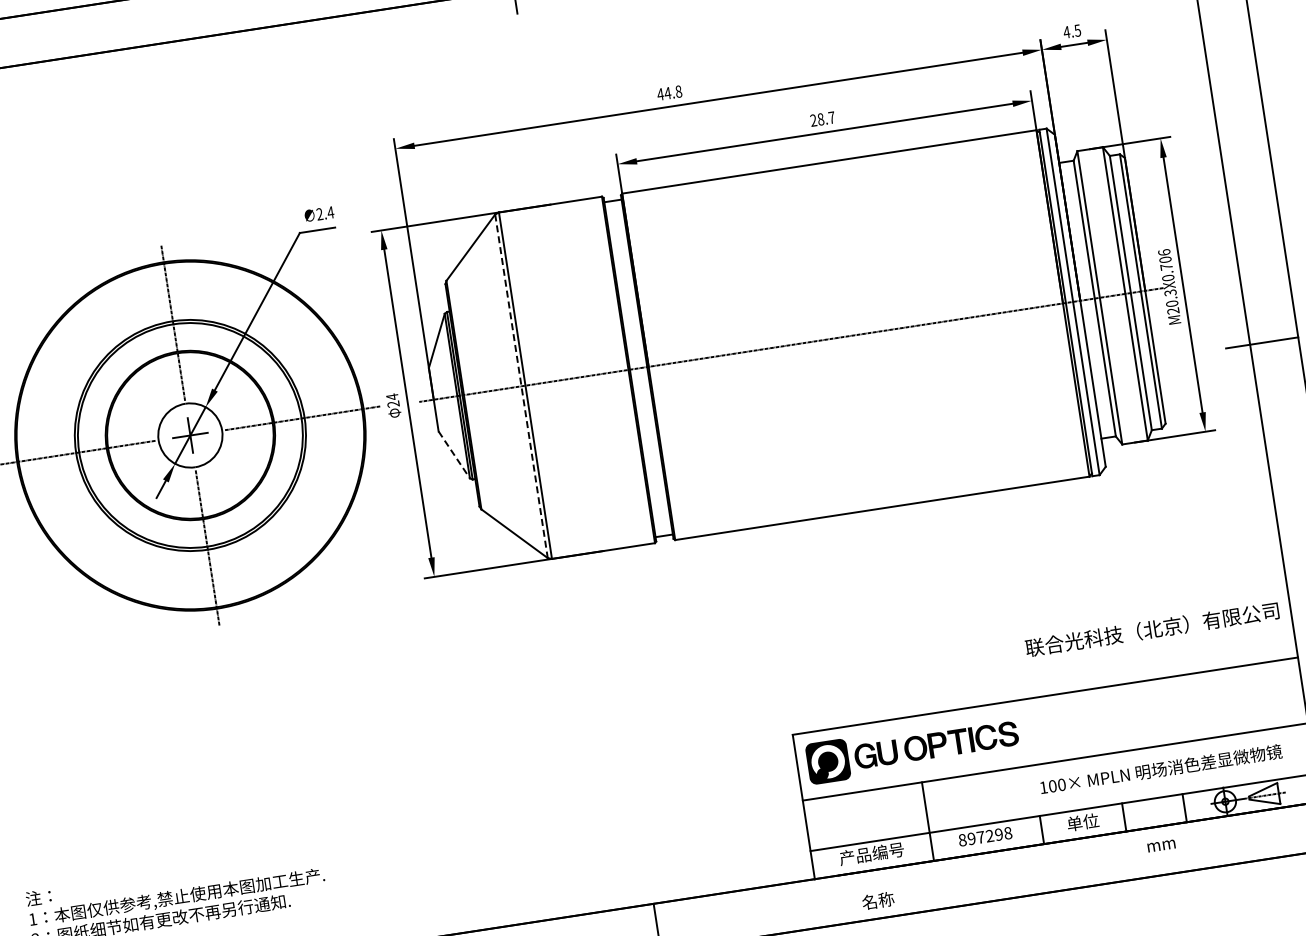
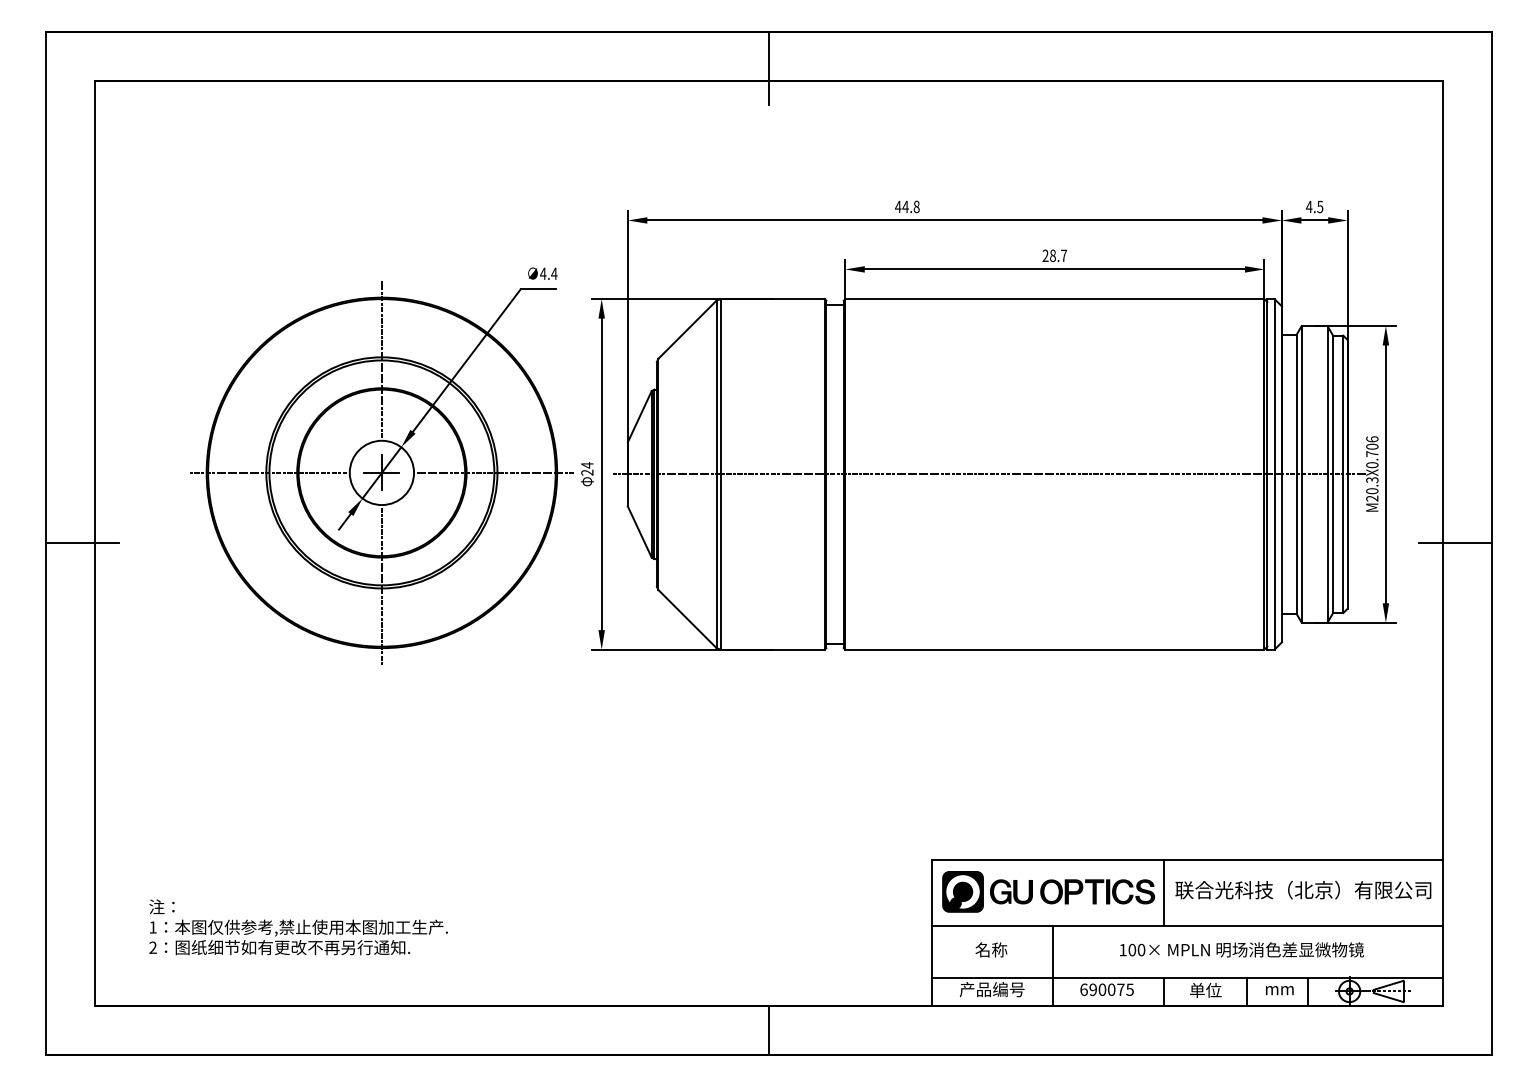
text: (319, 213) -> (543, 273), 2.4 -> 4.4
line: (521, 386) -> (716, 474), dashed -> solid
line: (455, 455) -> (640, 532), dashed -> solid
text: (1152, 629) -> (1303, 890), moved
line: (1026, 732) -> (1163, 892), added
text: (1160, 769) -> (1241, 949), moved
text: (984, 836) -> (1106, 989), 897298 -> 690075
text: (1161, 845) -> (1279, 990), moved
text: (878, 900) -> (991, 949), moved

